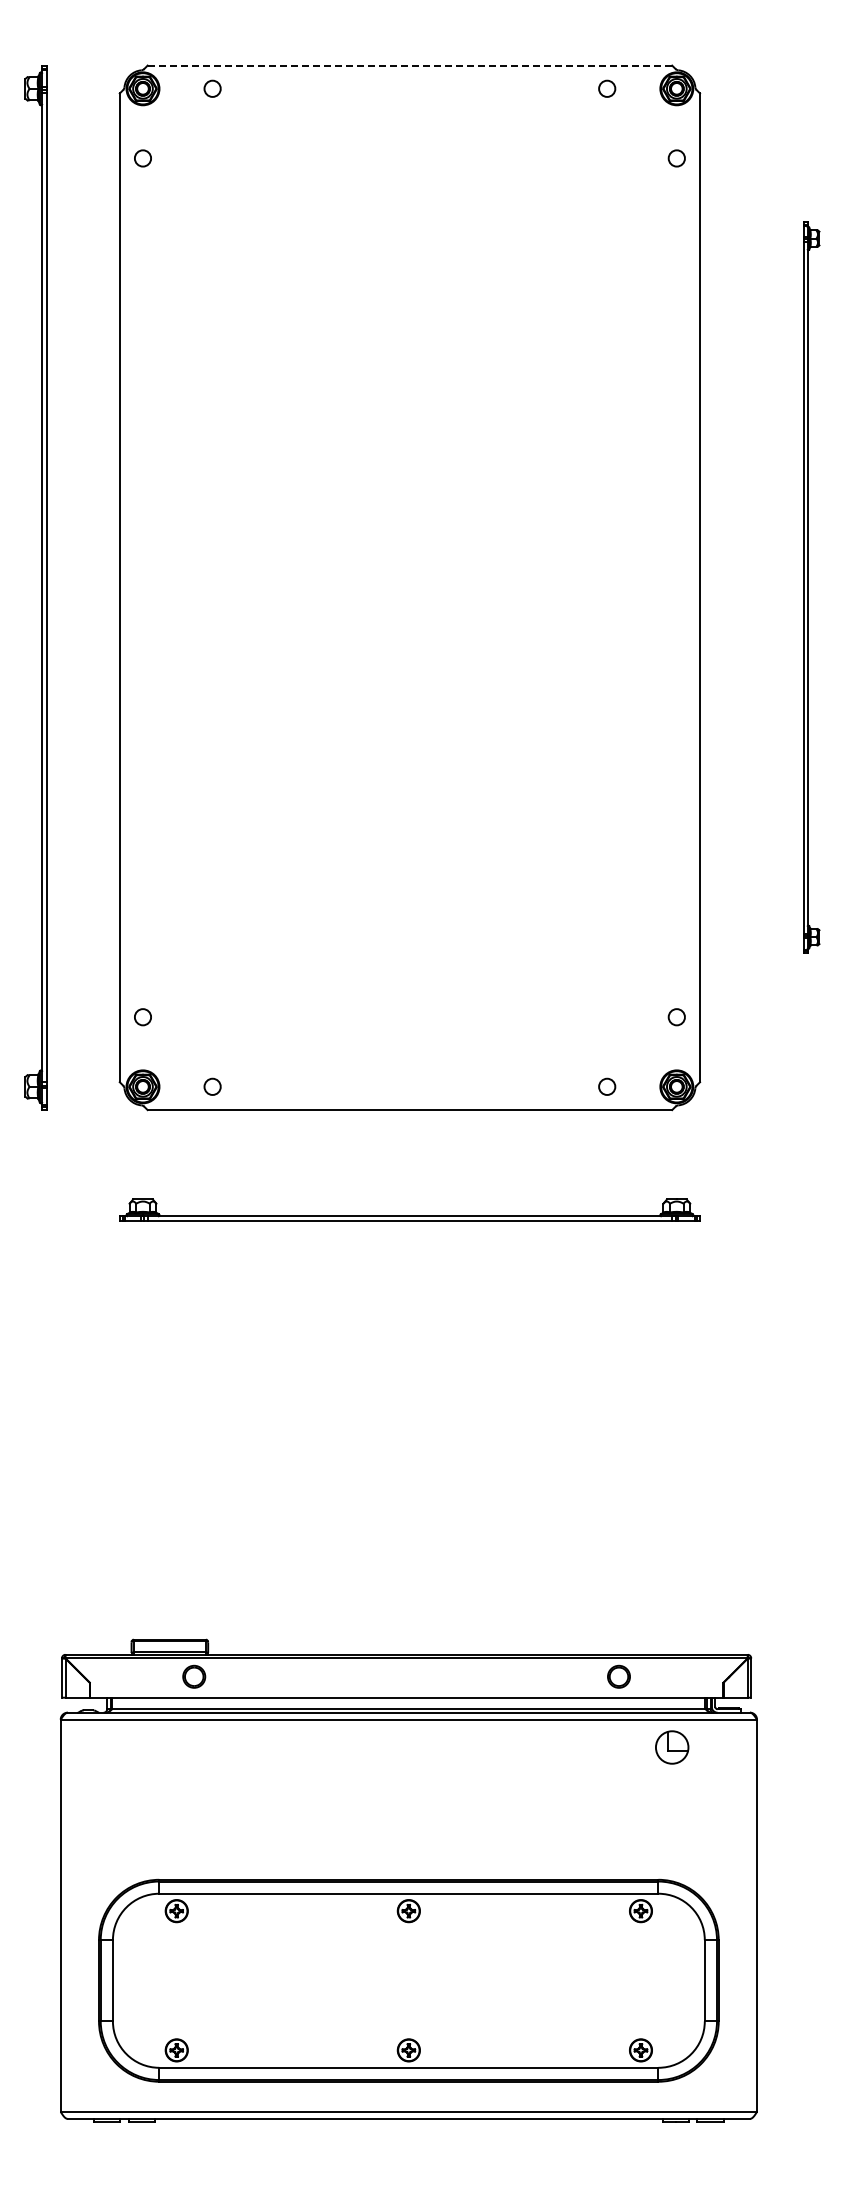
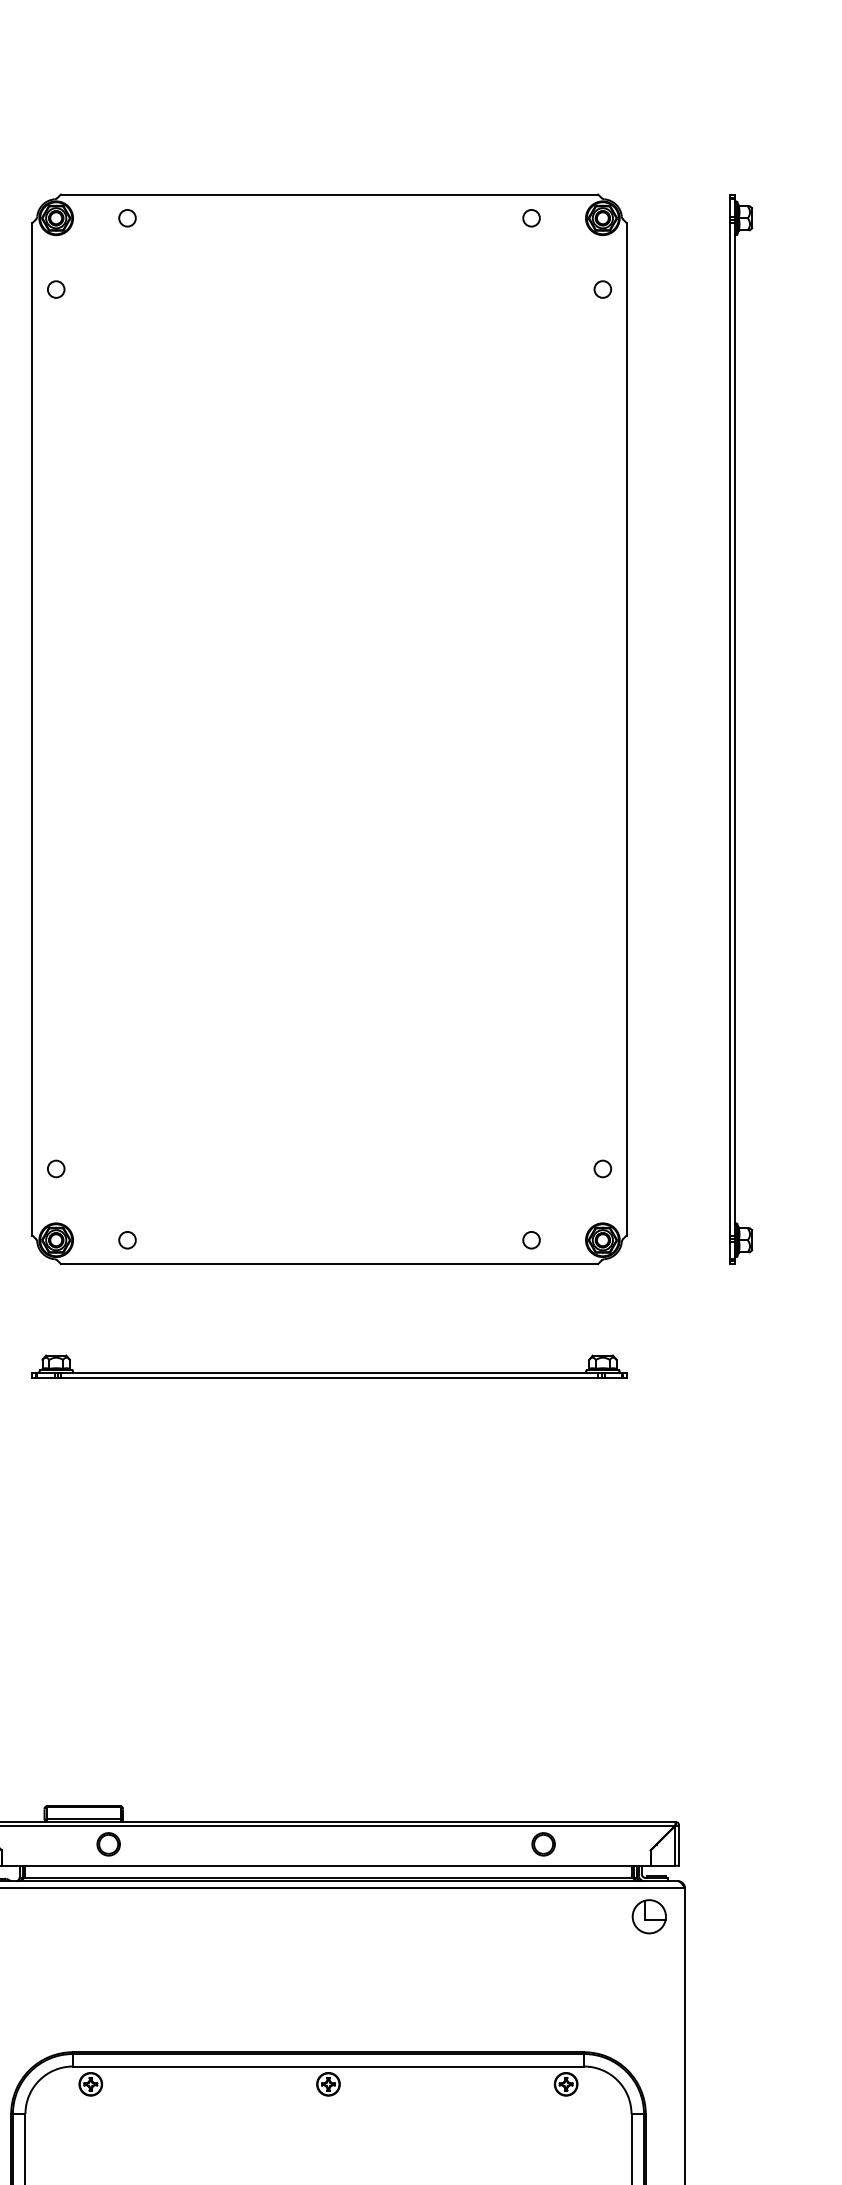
line: (409, 65) -> (329, 194), dashed -> solid
part: (811, 587) -> (740, 728), size x1.43
part: (672, 1747) -> (649, 1916), moved

